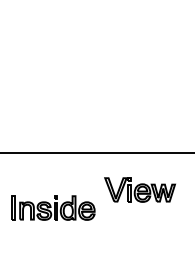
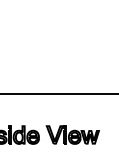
part: (139, 189) -> (72, 134), moved

